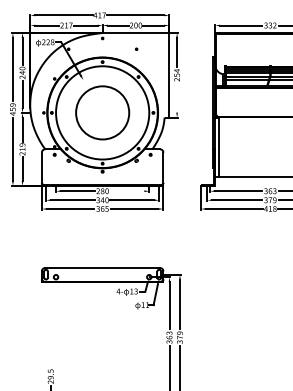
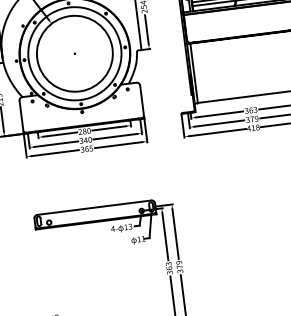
line: (177, 97) -> (147, 29), added
circle: (102, 112) -> (74, 53), size x1.43
line: (127, 191) -> (109, 128), added

